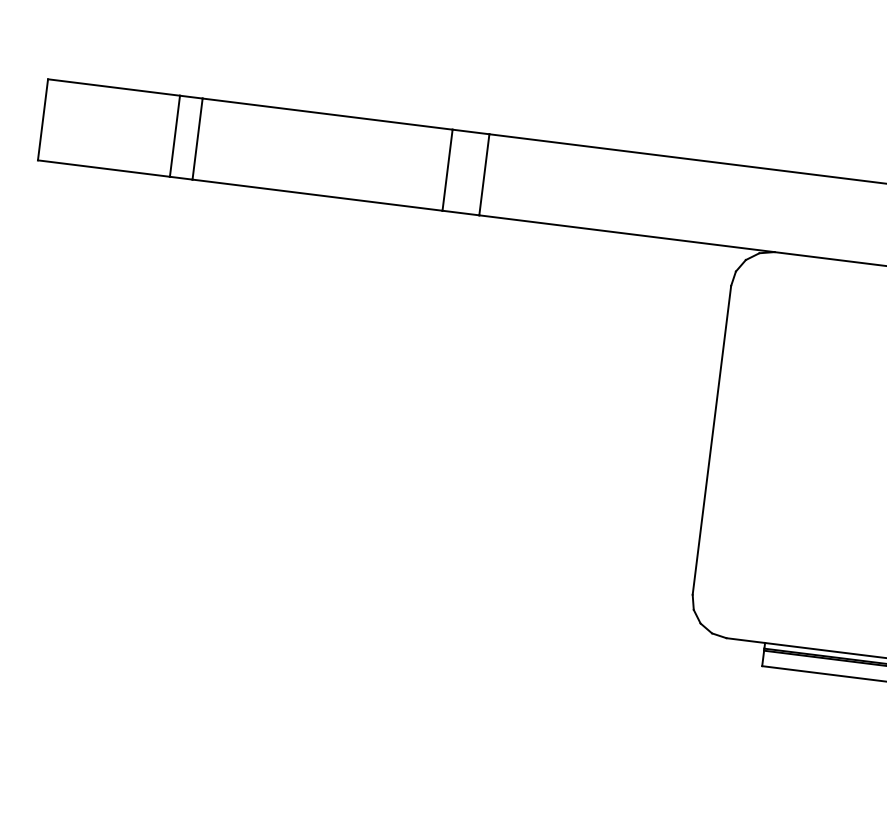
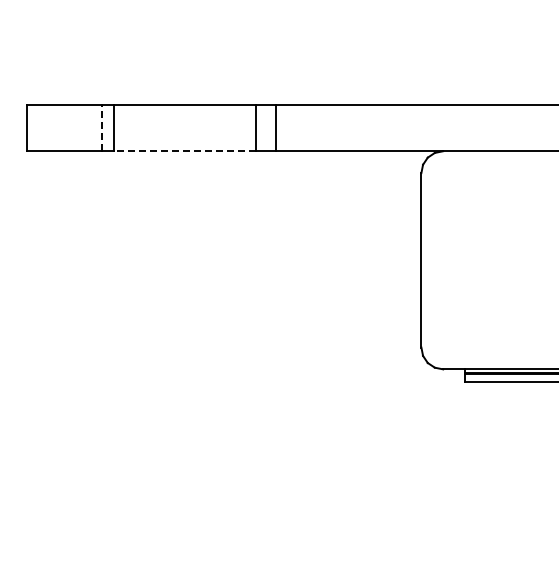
line: (174, 136) -> (101, 128), solid -> dashed
line: (318, 195) -> (185, 151), solid -> dashed

